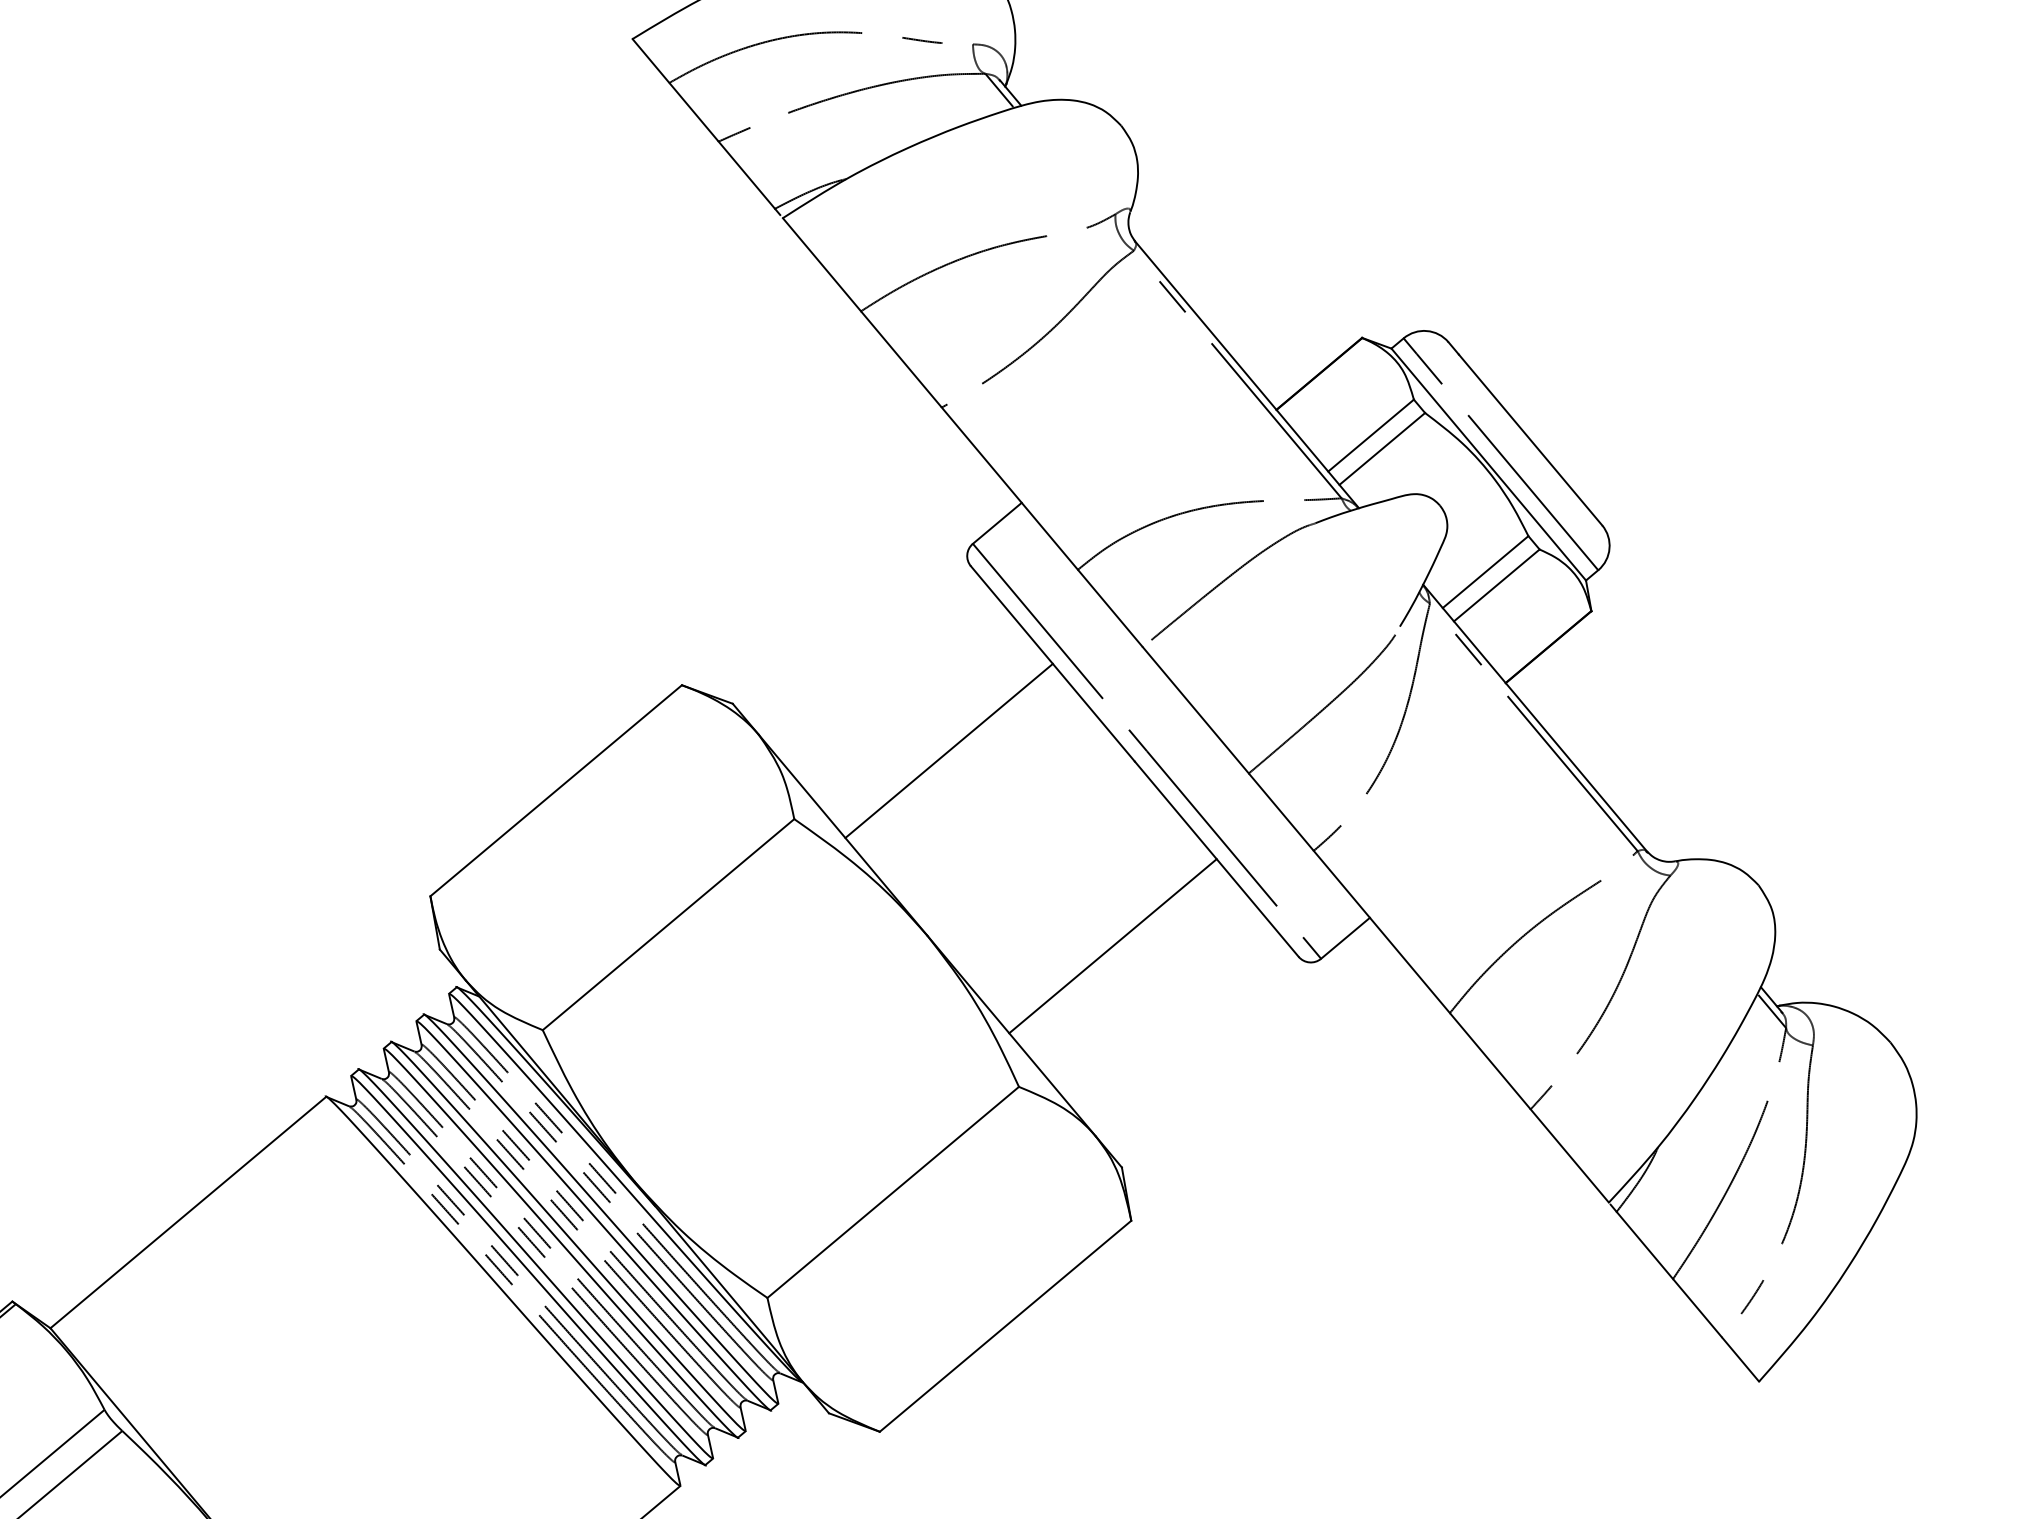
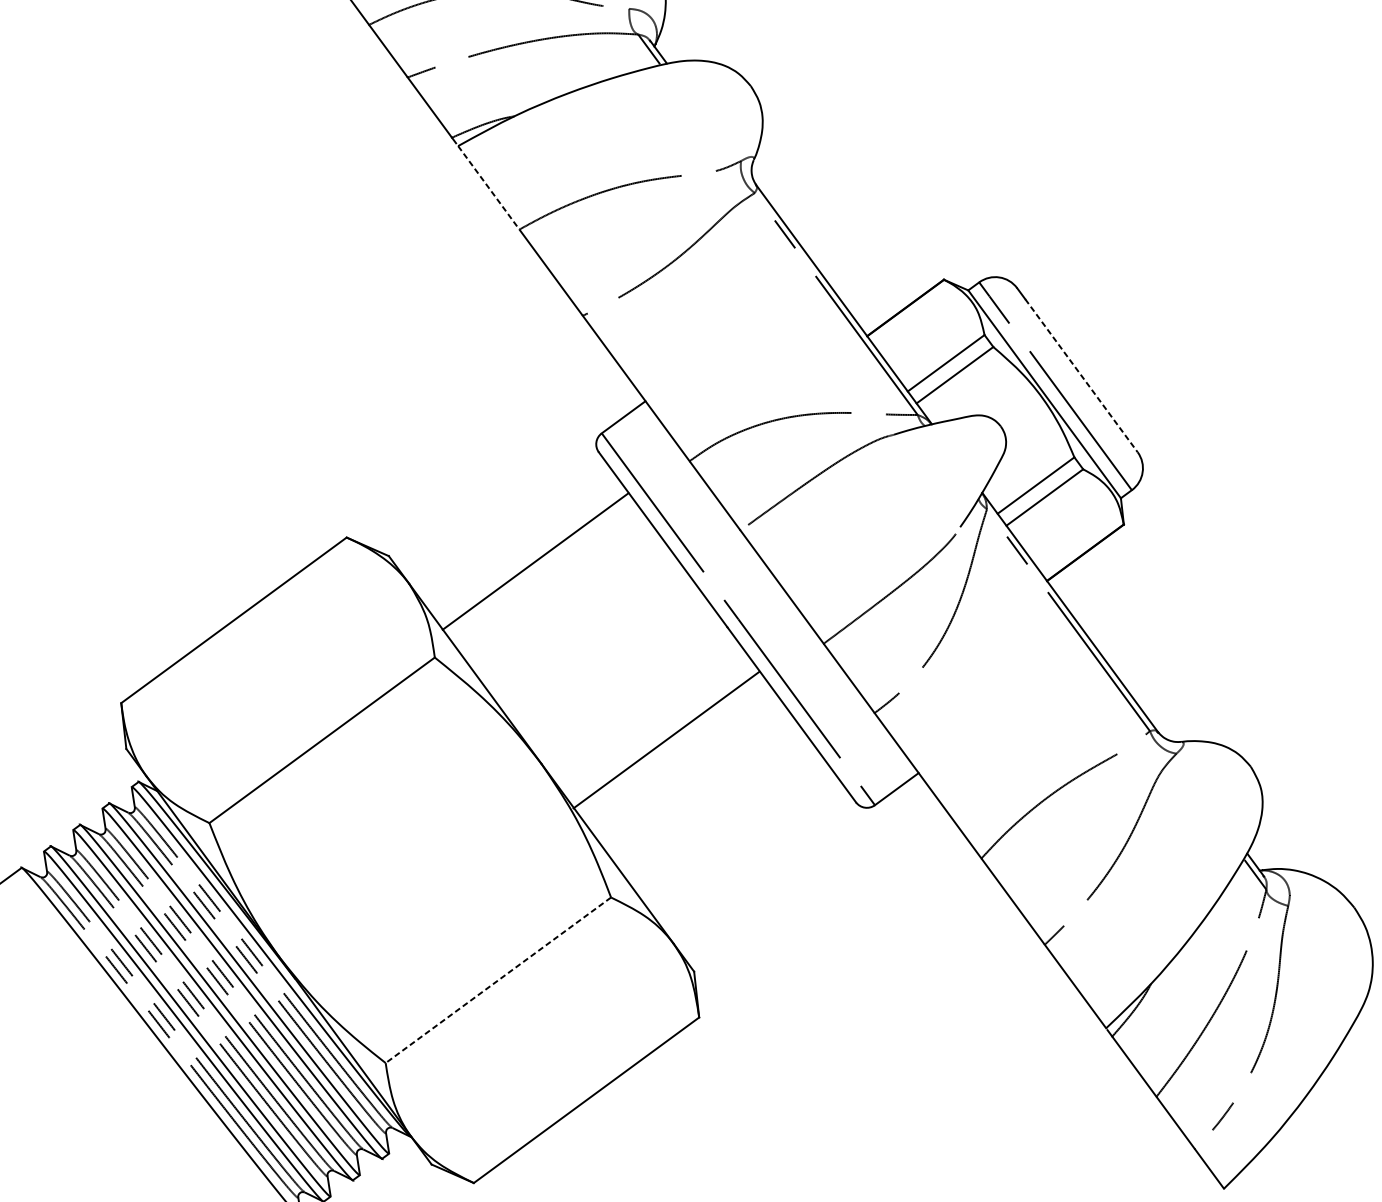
line: (821, 264) -> (488, 187), solid -> dashed
line: (1530, 440) -> (1081, 376), solid -> dashed
line: (948, 750) -> (535, 561), moved
line: (1112, 946) -> (666, 740), moved
line: (892, 1192) -> (497, 980), solid -> dashed

